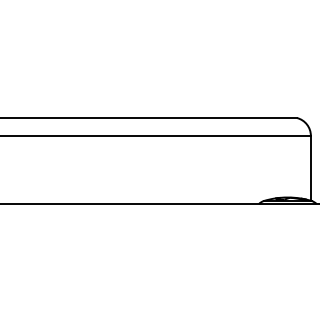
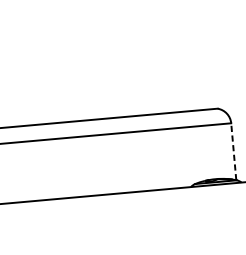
line: (310, 167) -> (233, 151), solid -> dashed

